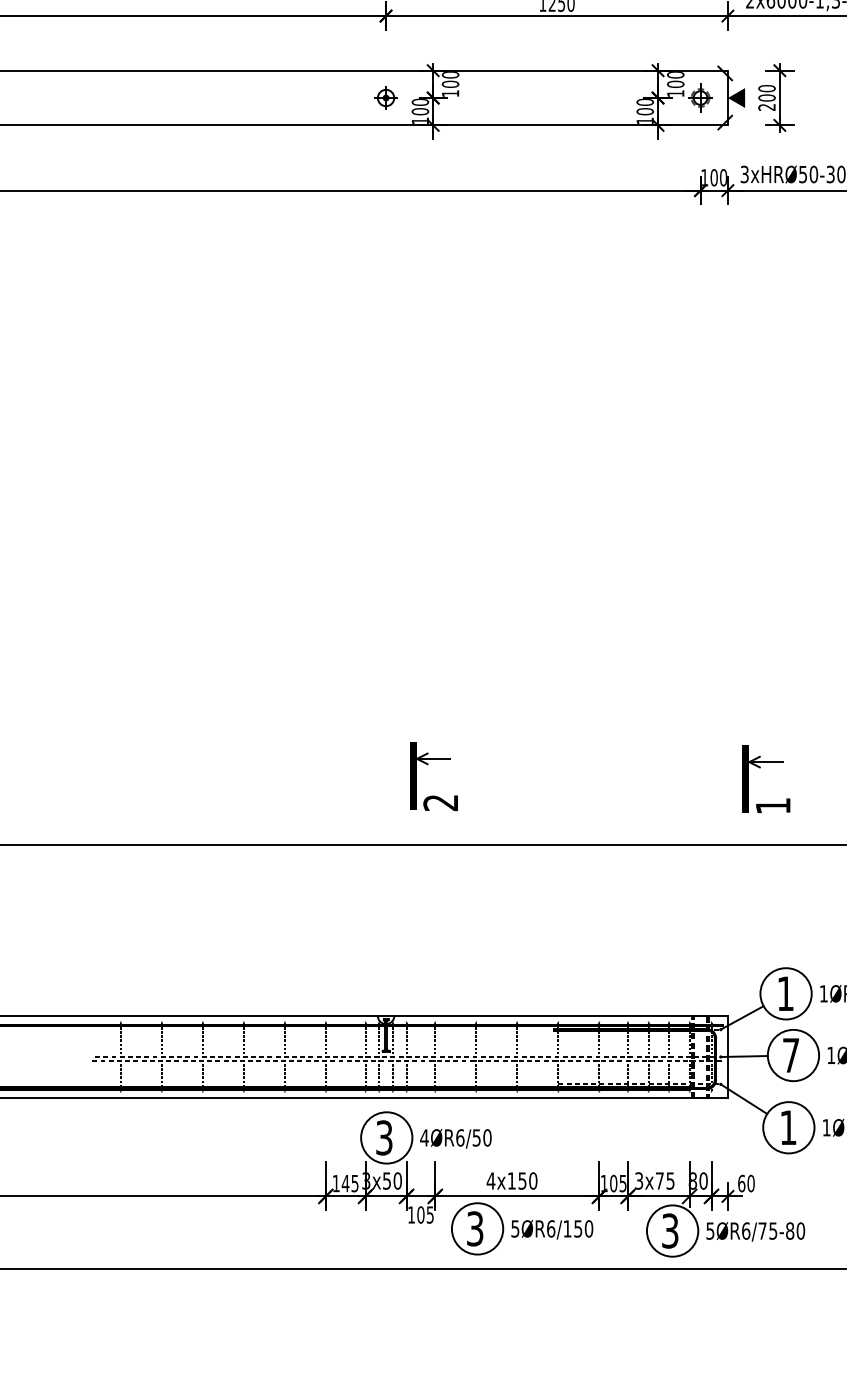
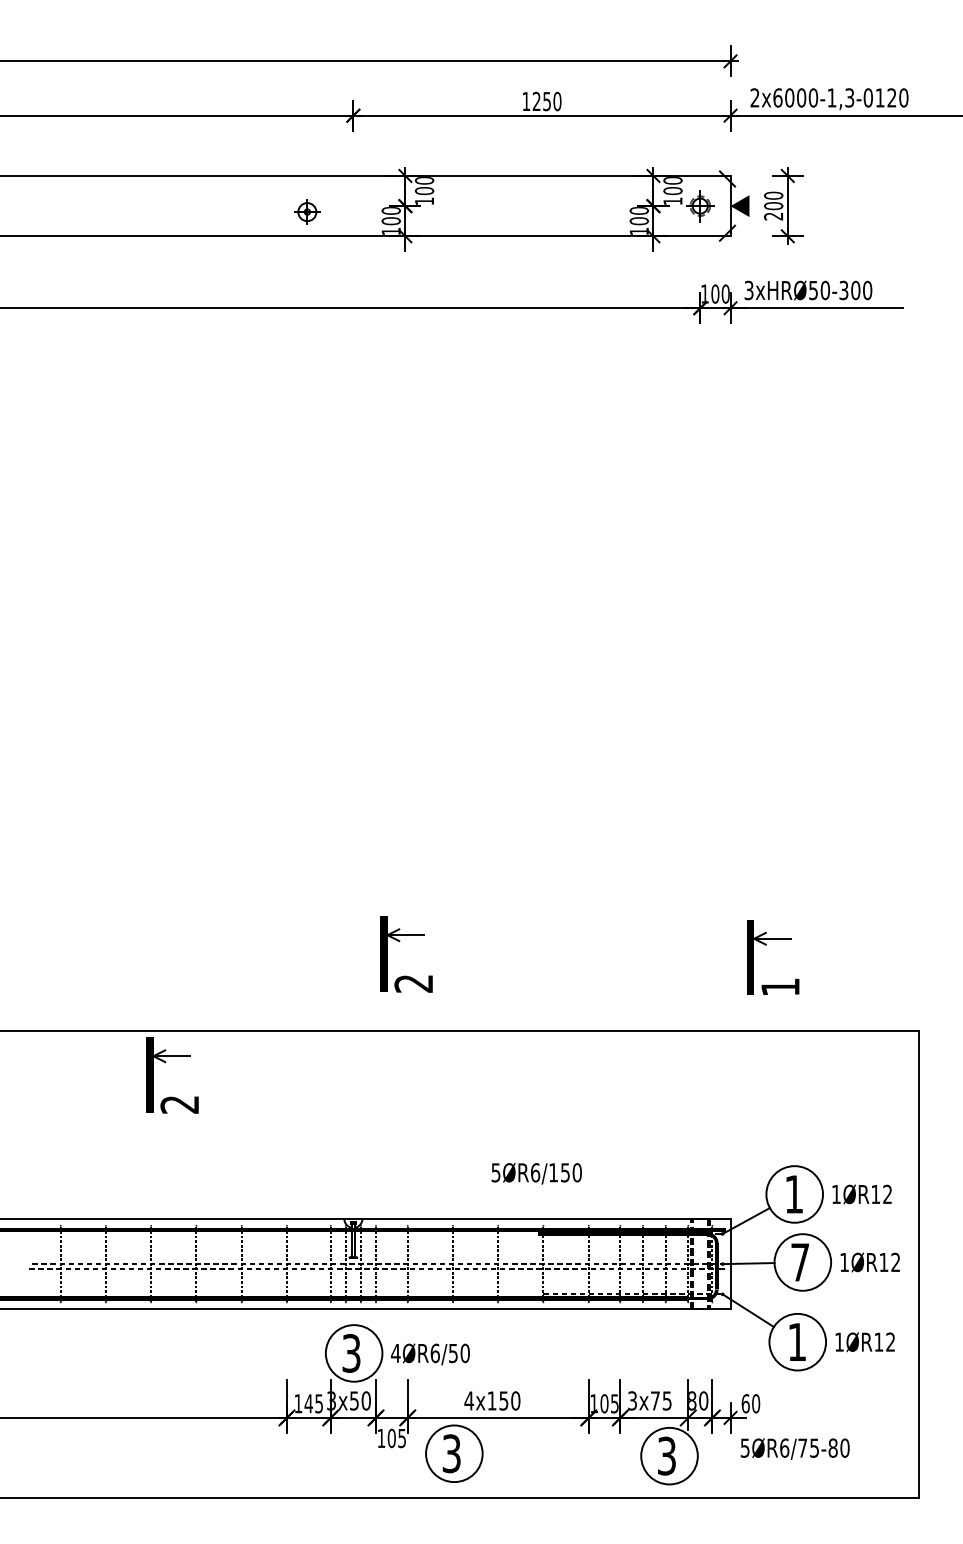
part: (386, 97) -> (307, 211), moved
part: (215, 875) -> (165, 1063), added
text: (552, 1229) -> (536, 1173), moved
text: (755, 1231) -> (794, 1448), moved

